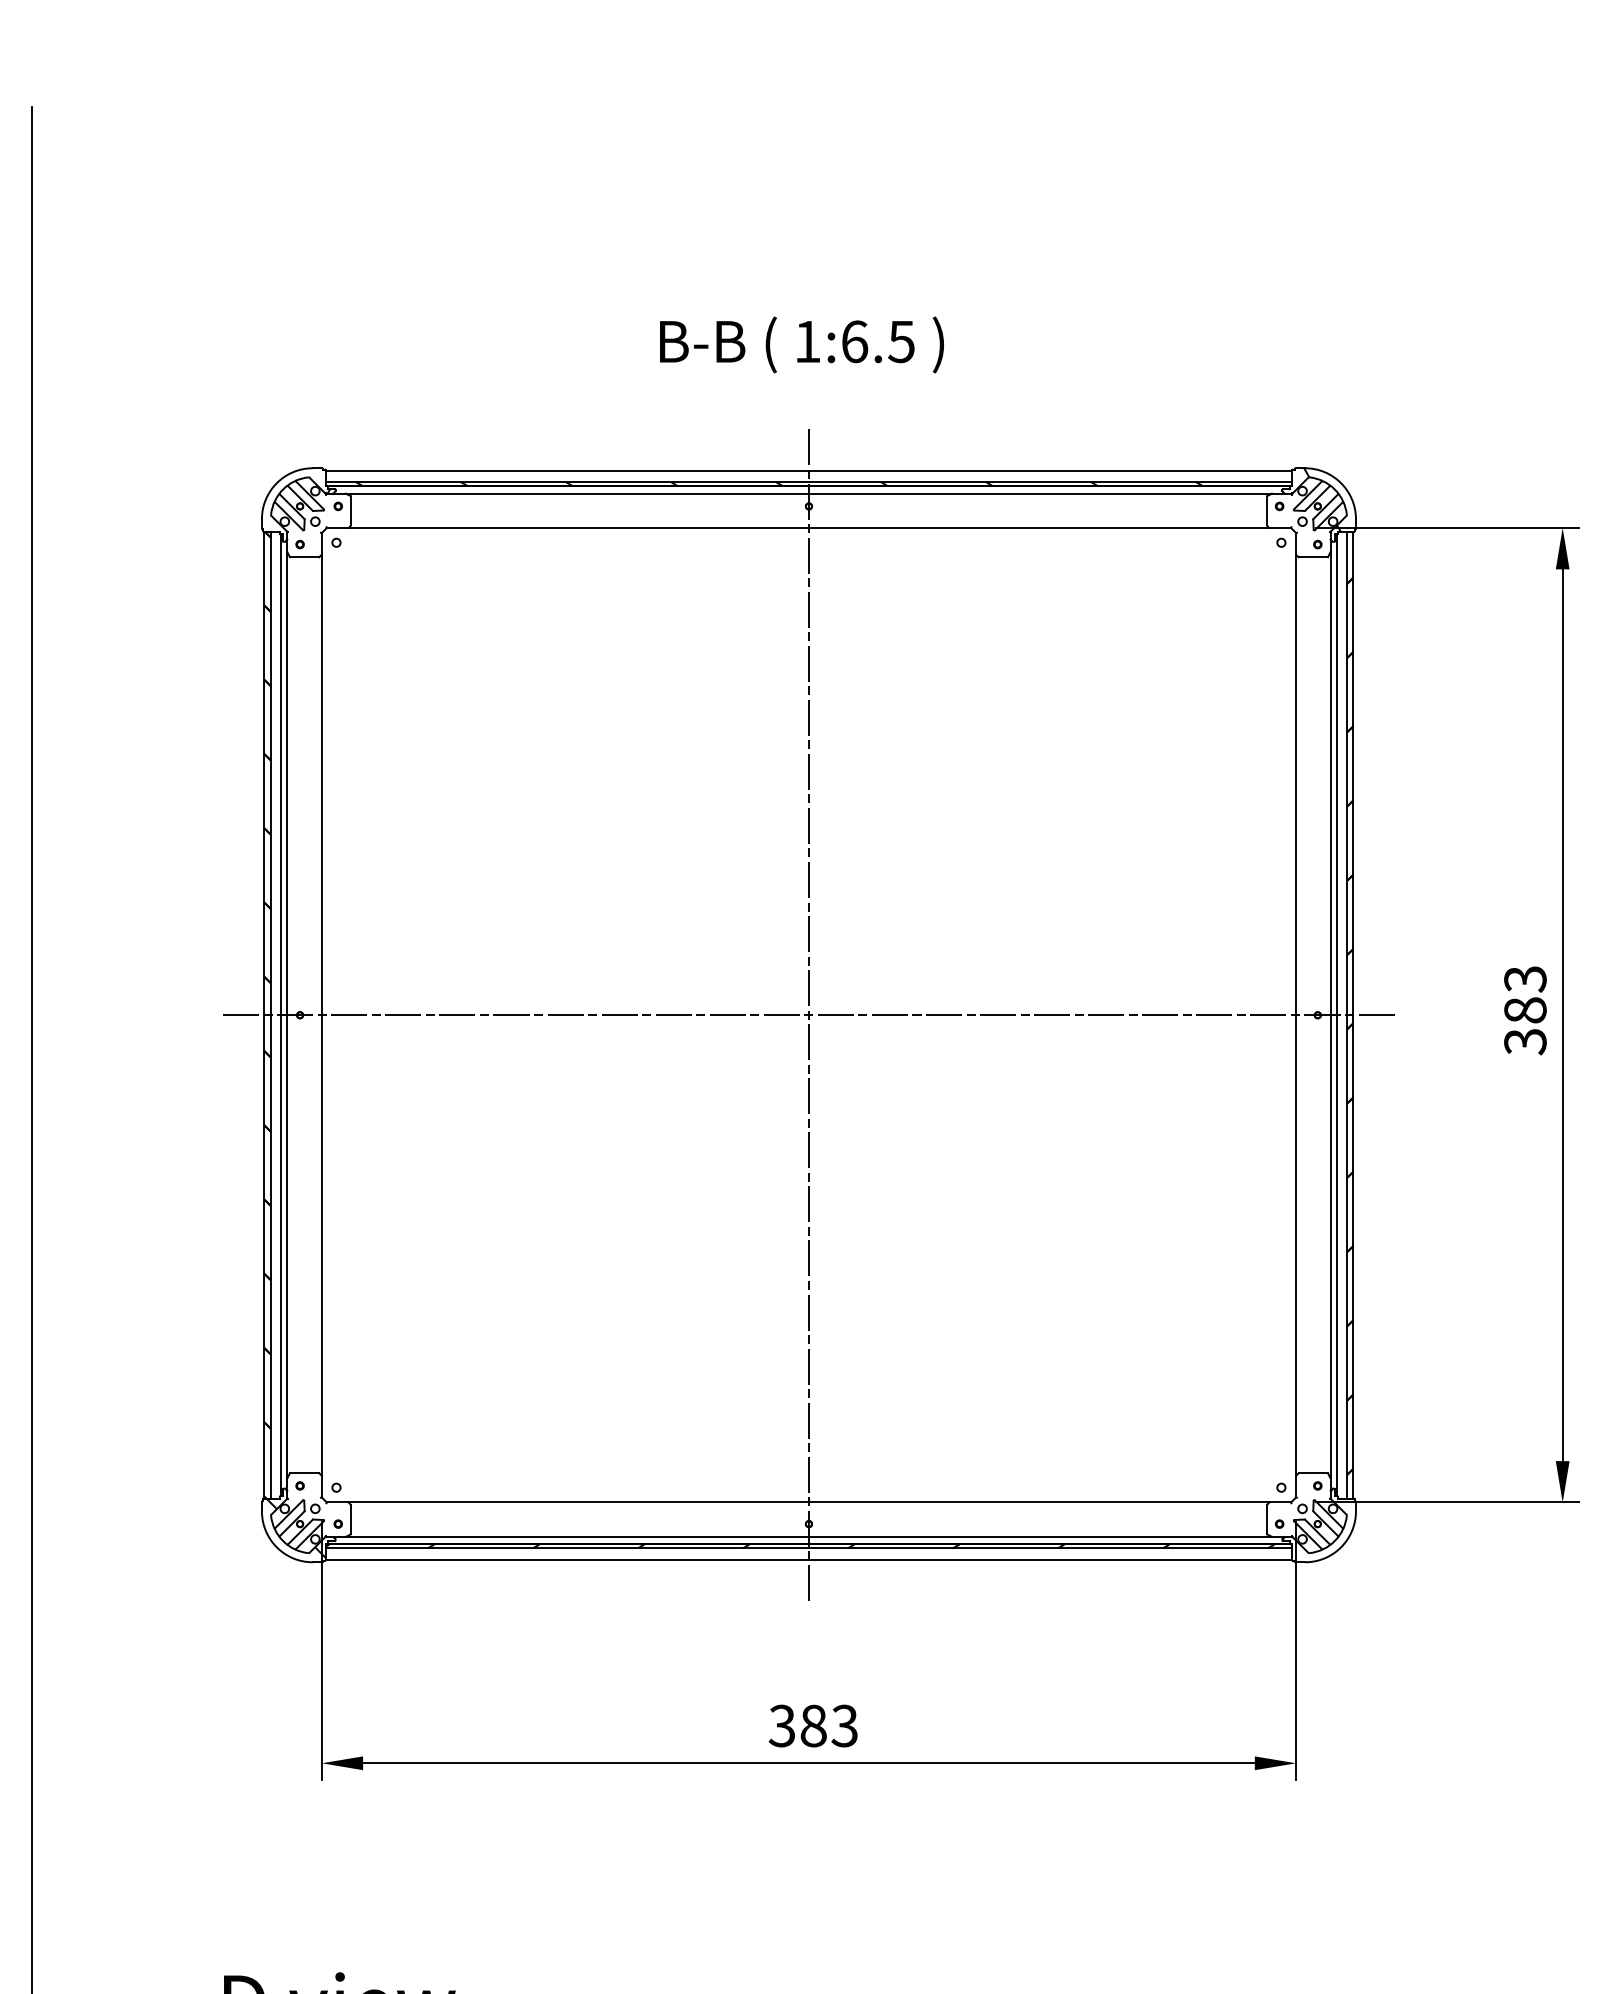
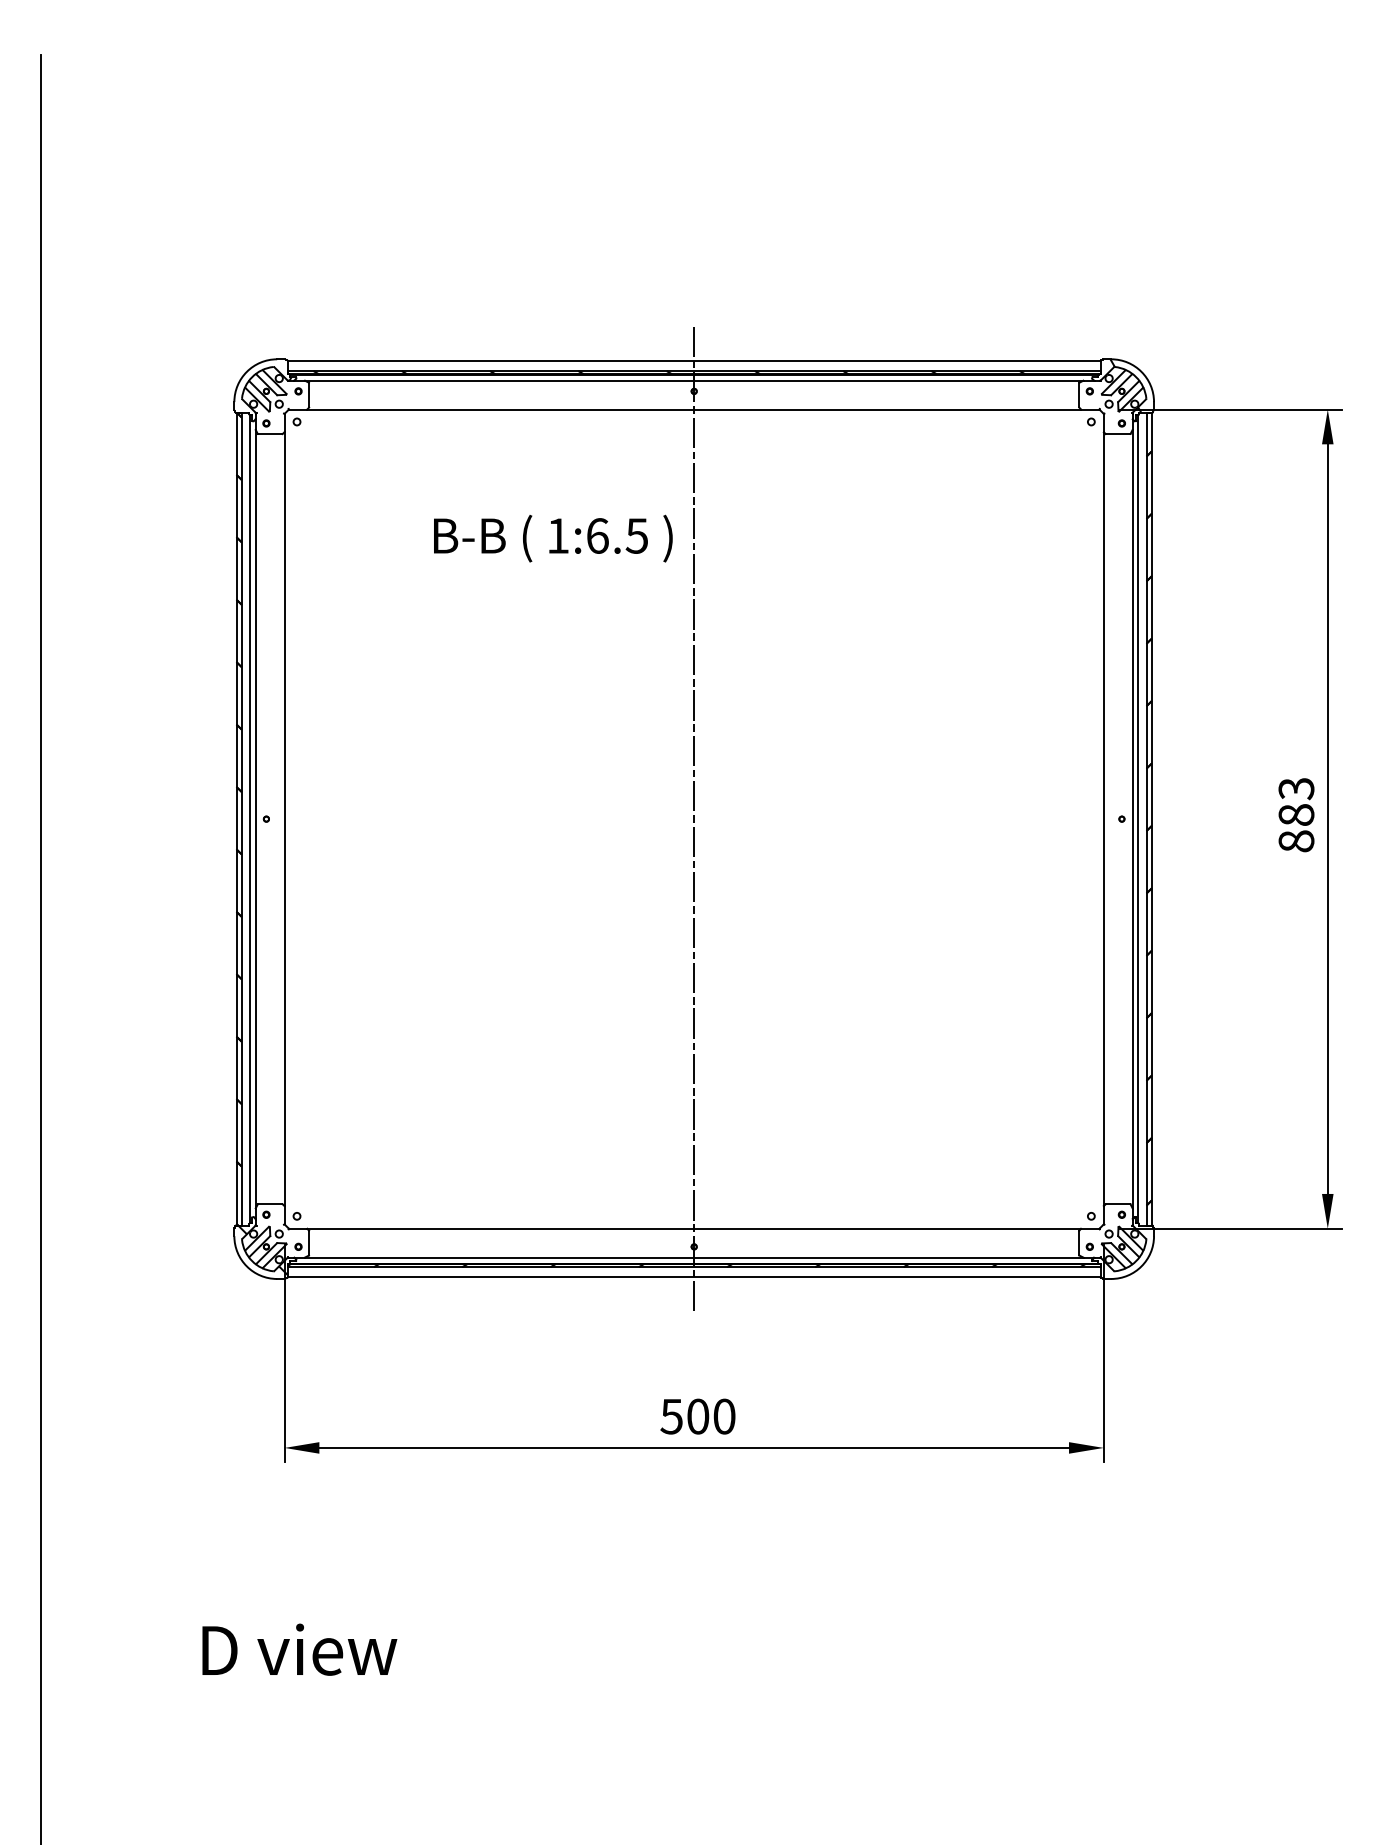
text: (802, 344) -> (553, 538), moved
line: (808, 1015) -> (693, 819), removed
text: (1525, 1041) -> (1296, 841), 383 -> 883
text: (812, 1725) -> (697, 1416), 383 -> 500

